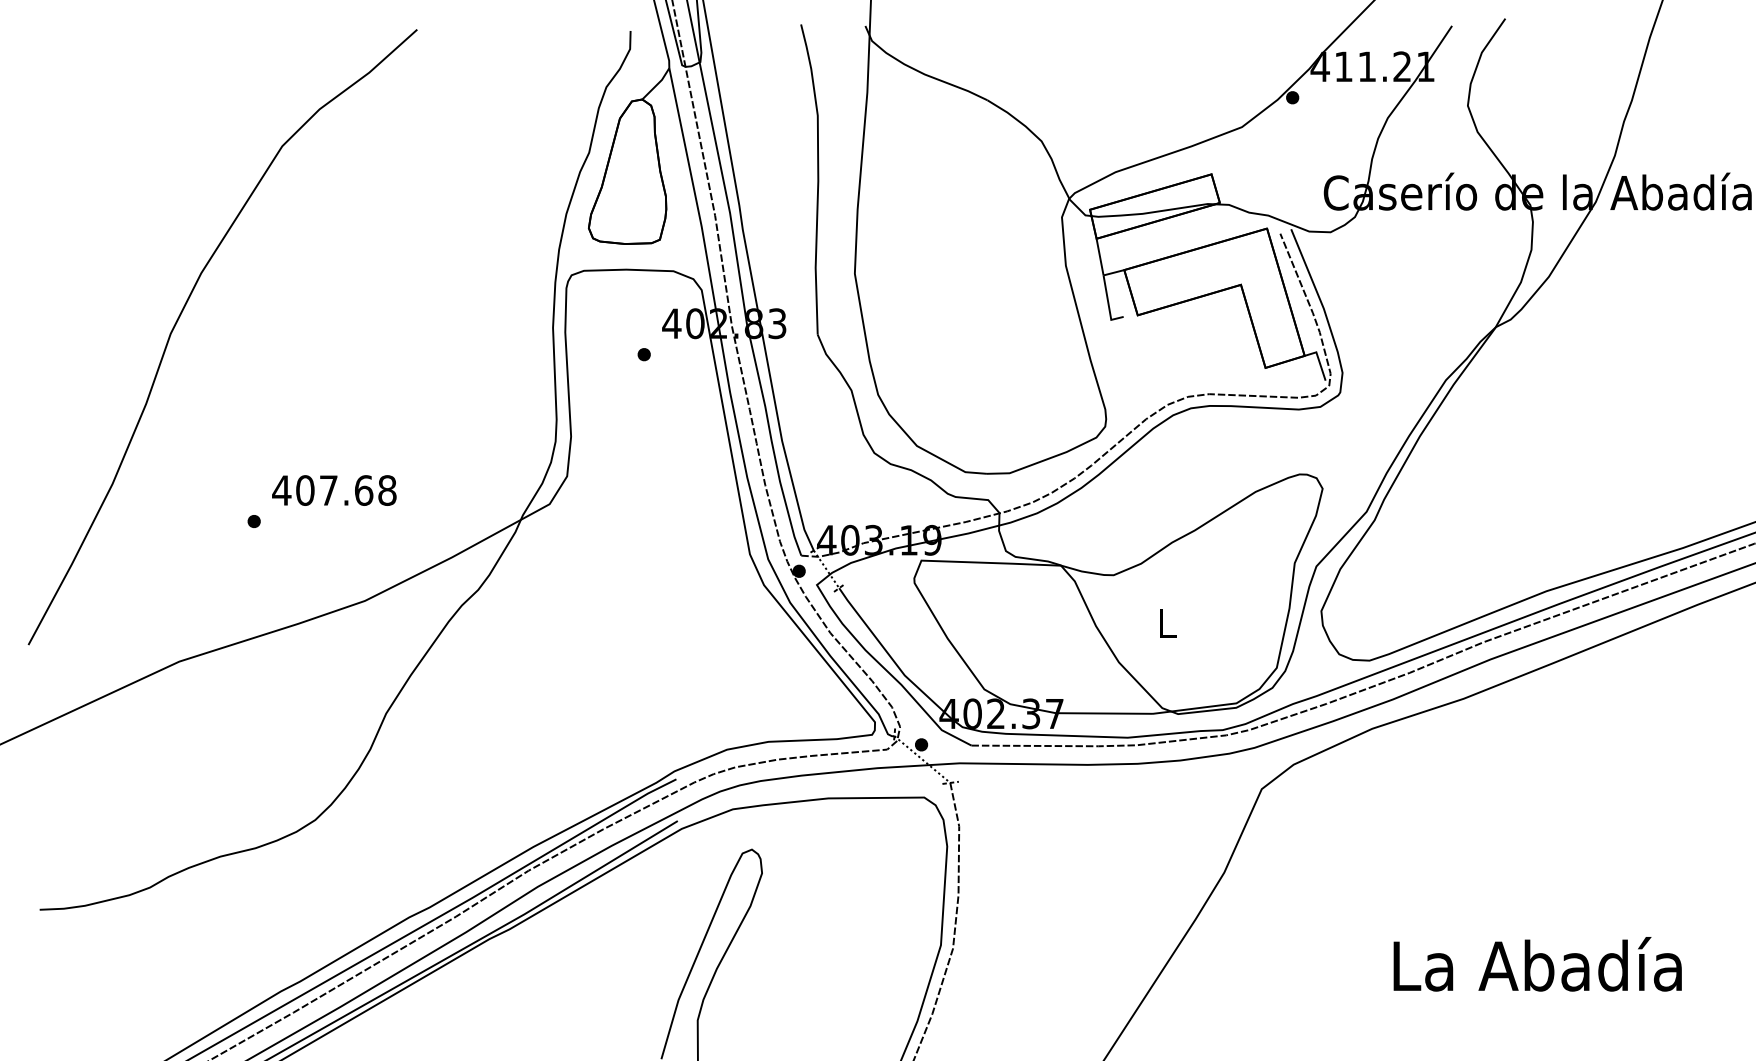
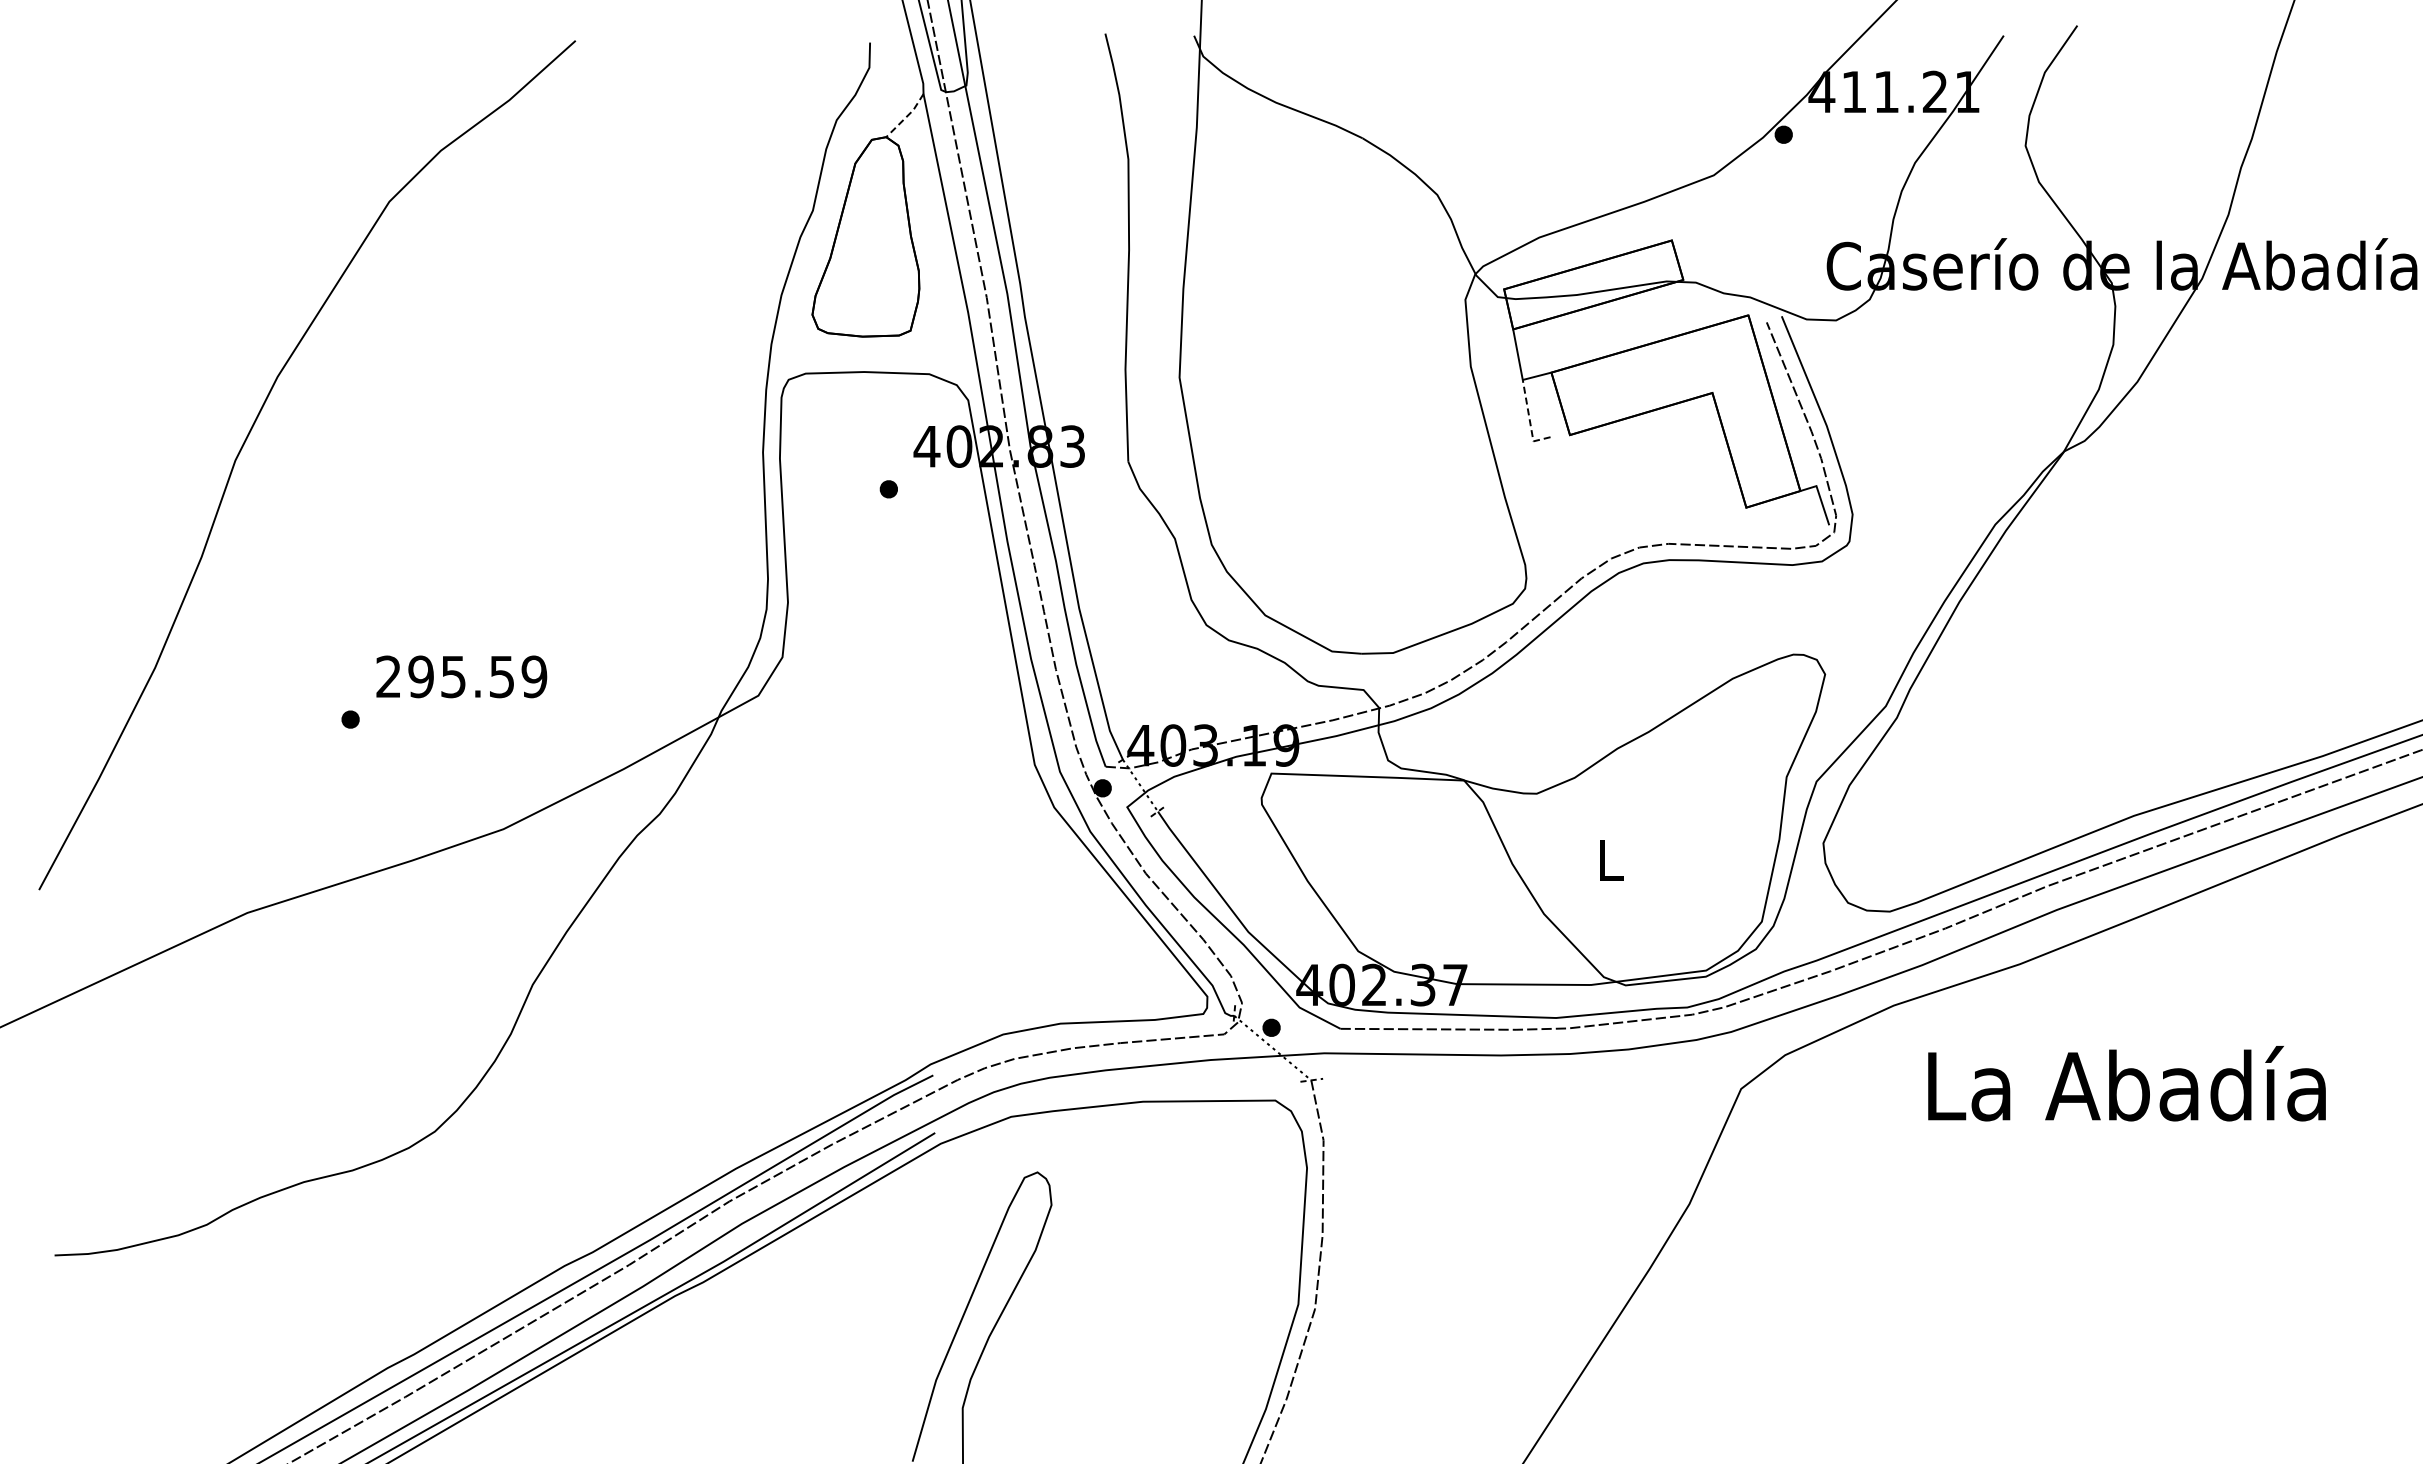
line: (657, 84) -> (907, 116), solid -> dashed
line: (1108, 304) -> (1529, 419), solid -> dashed
text: (334, 490) -> (461, 676), 407.68 -> 295.59
text: (1537, 964) -> (2126, 1083), moved

